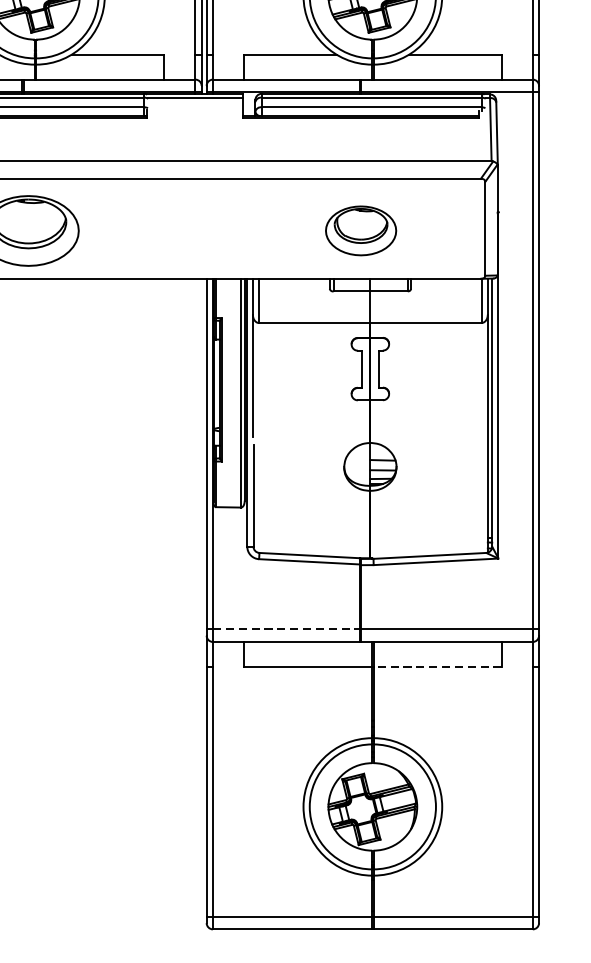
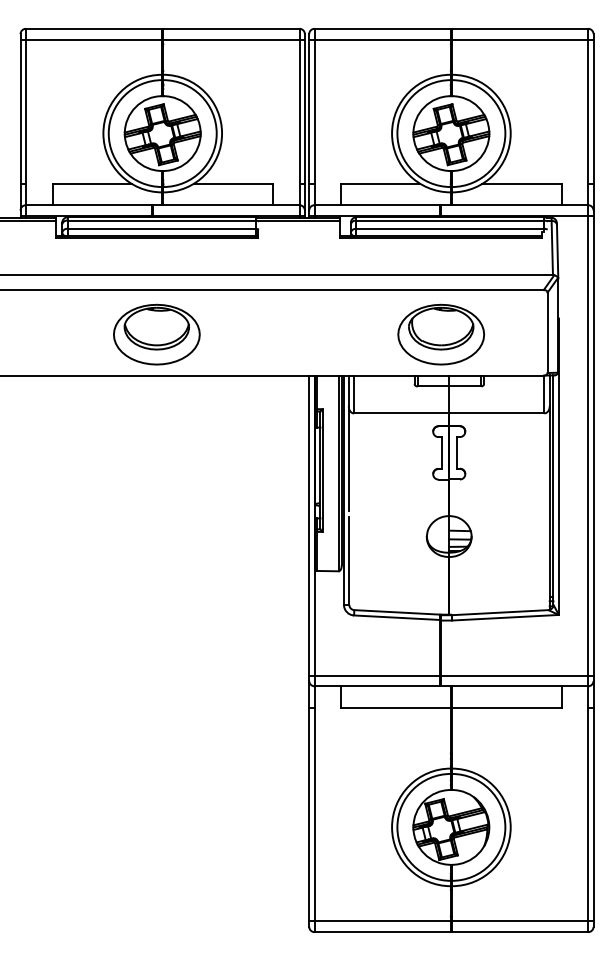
part: (361, 230) -> (441, 334), size x1.43
line: (286, 629) -> (377, 675), dashed -> solid
line: (437, 666) -> (506, 707), dashed -> solid

